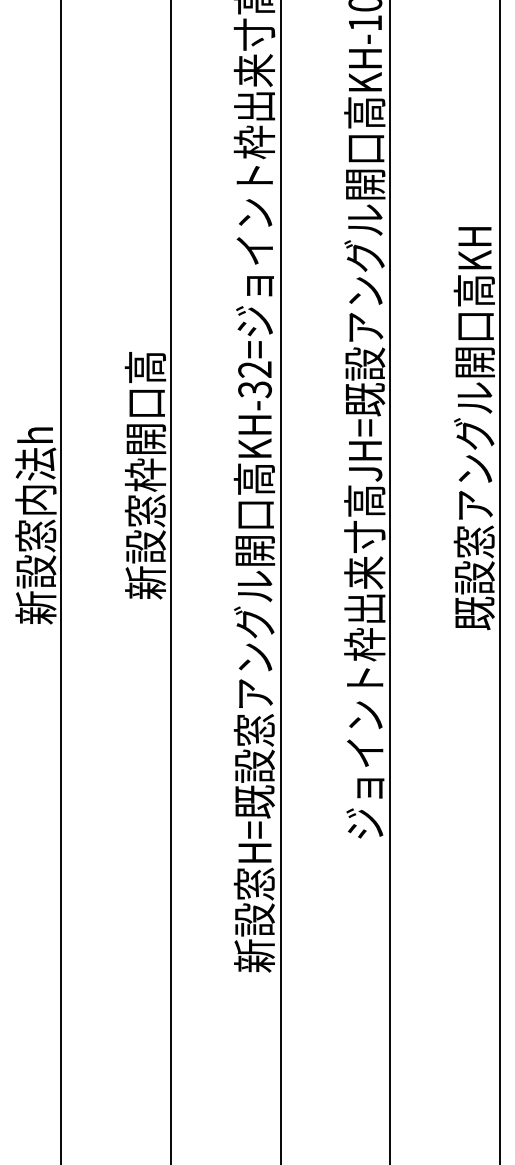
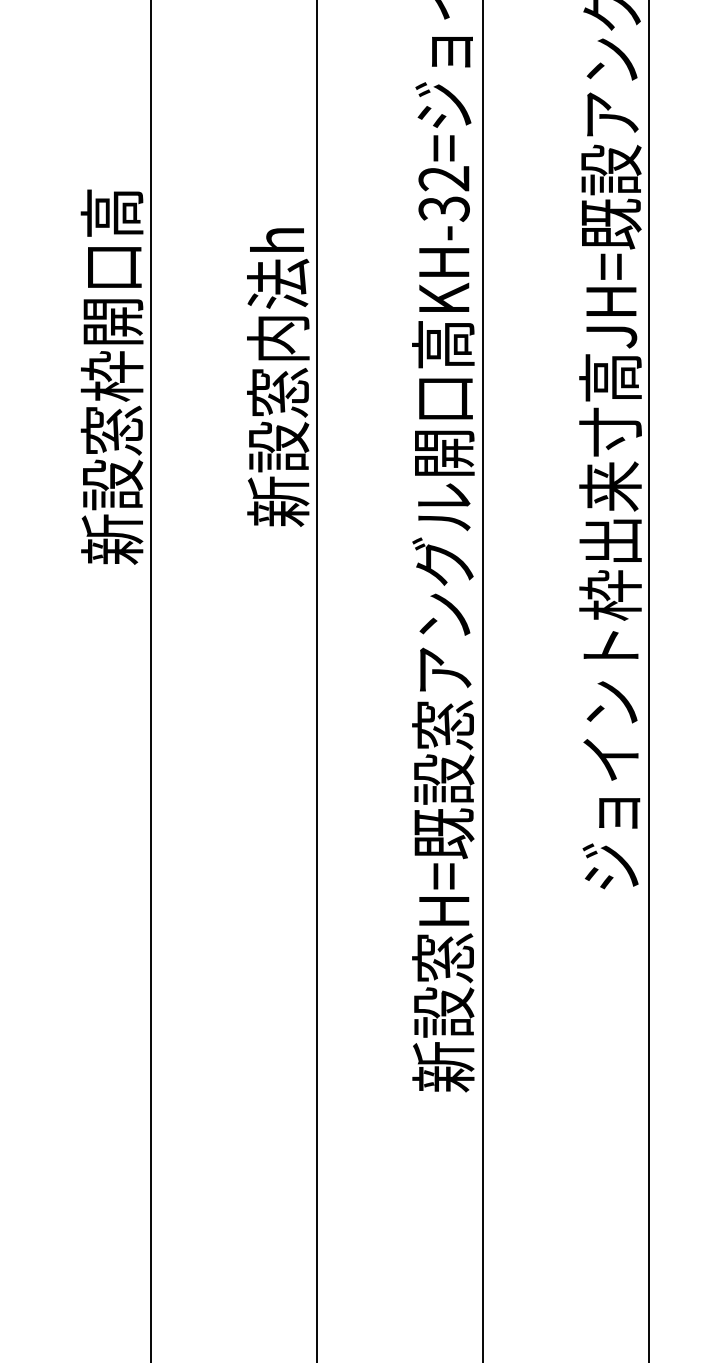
text: (145, 421) -> (278, 257), 新設窓枠開口高 -> 新設窓内法h
text: (35, 446) -> (111, 295), 新設窓内法h -> 新設窓枠開口高

